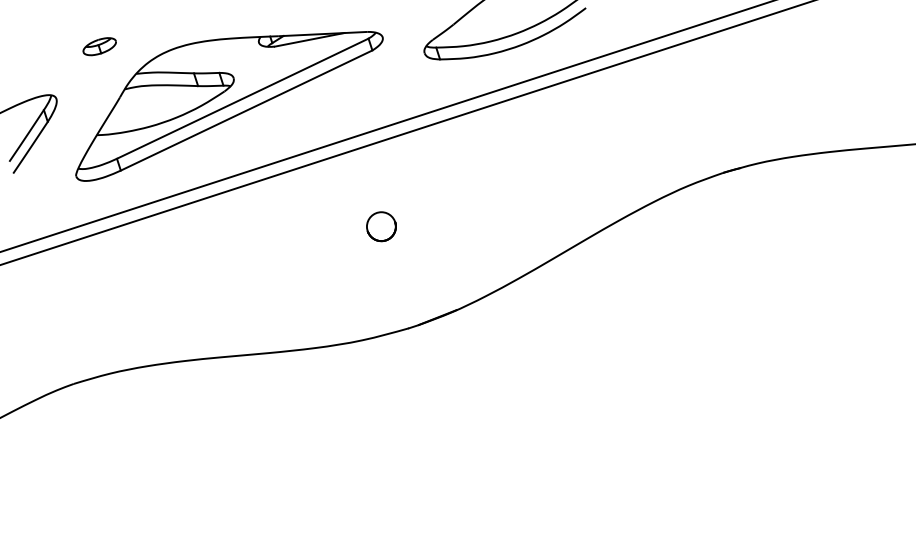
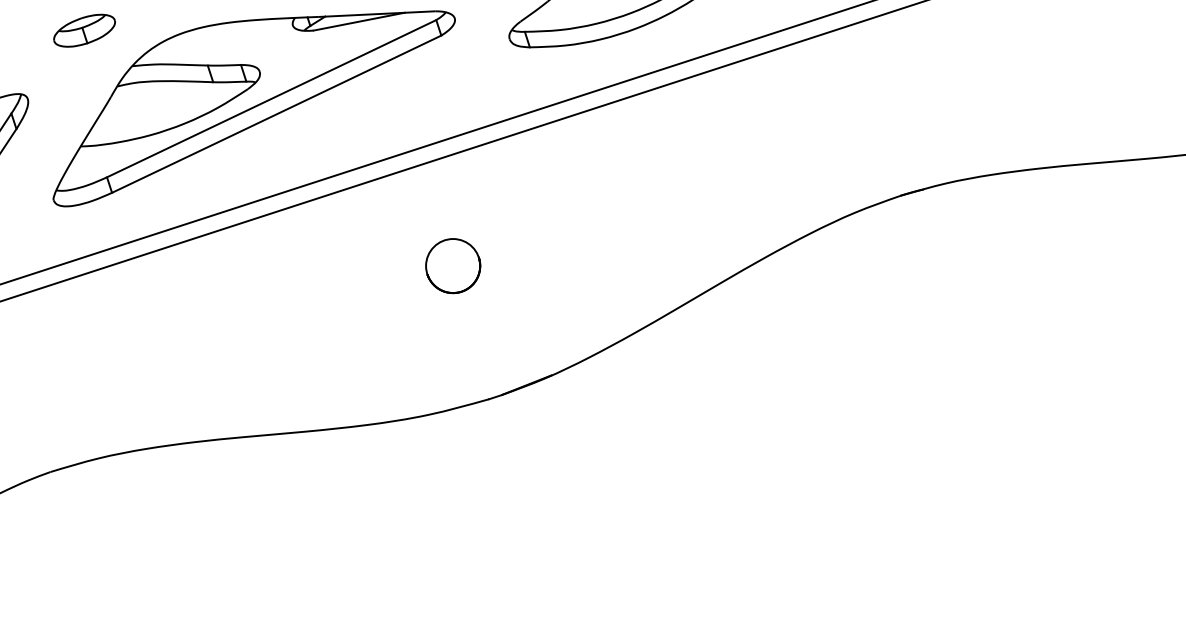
part: (99, 46) -> (84, 30), size x1.43
part: (381, 226) -> (453, 265), size x1.43

